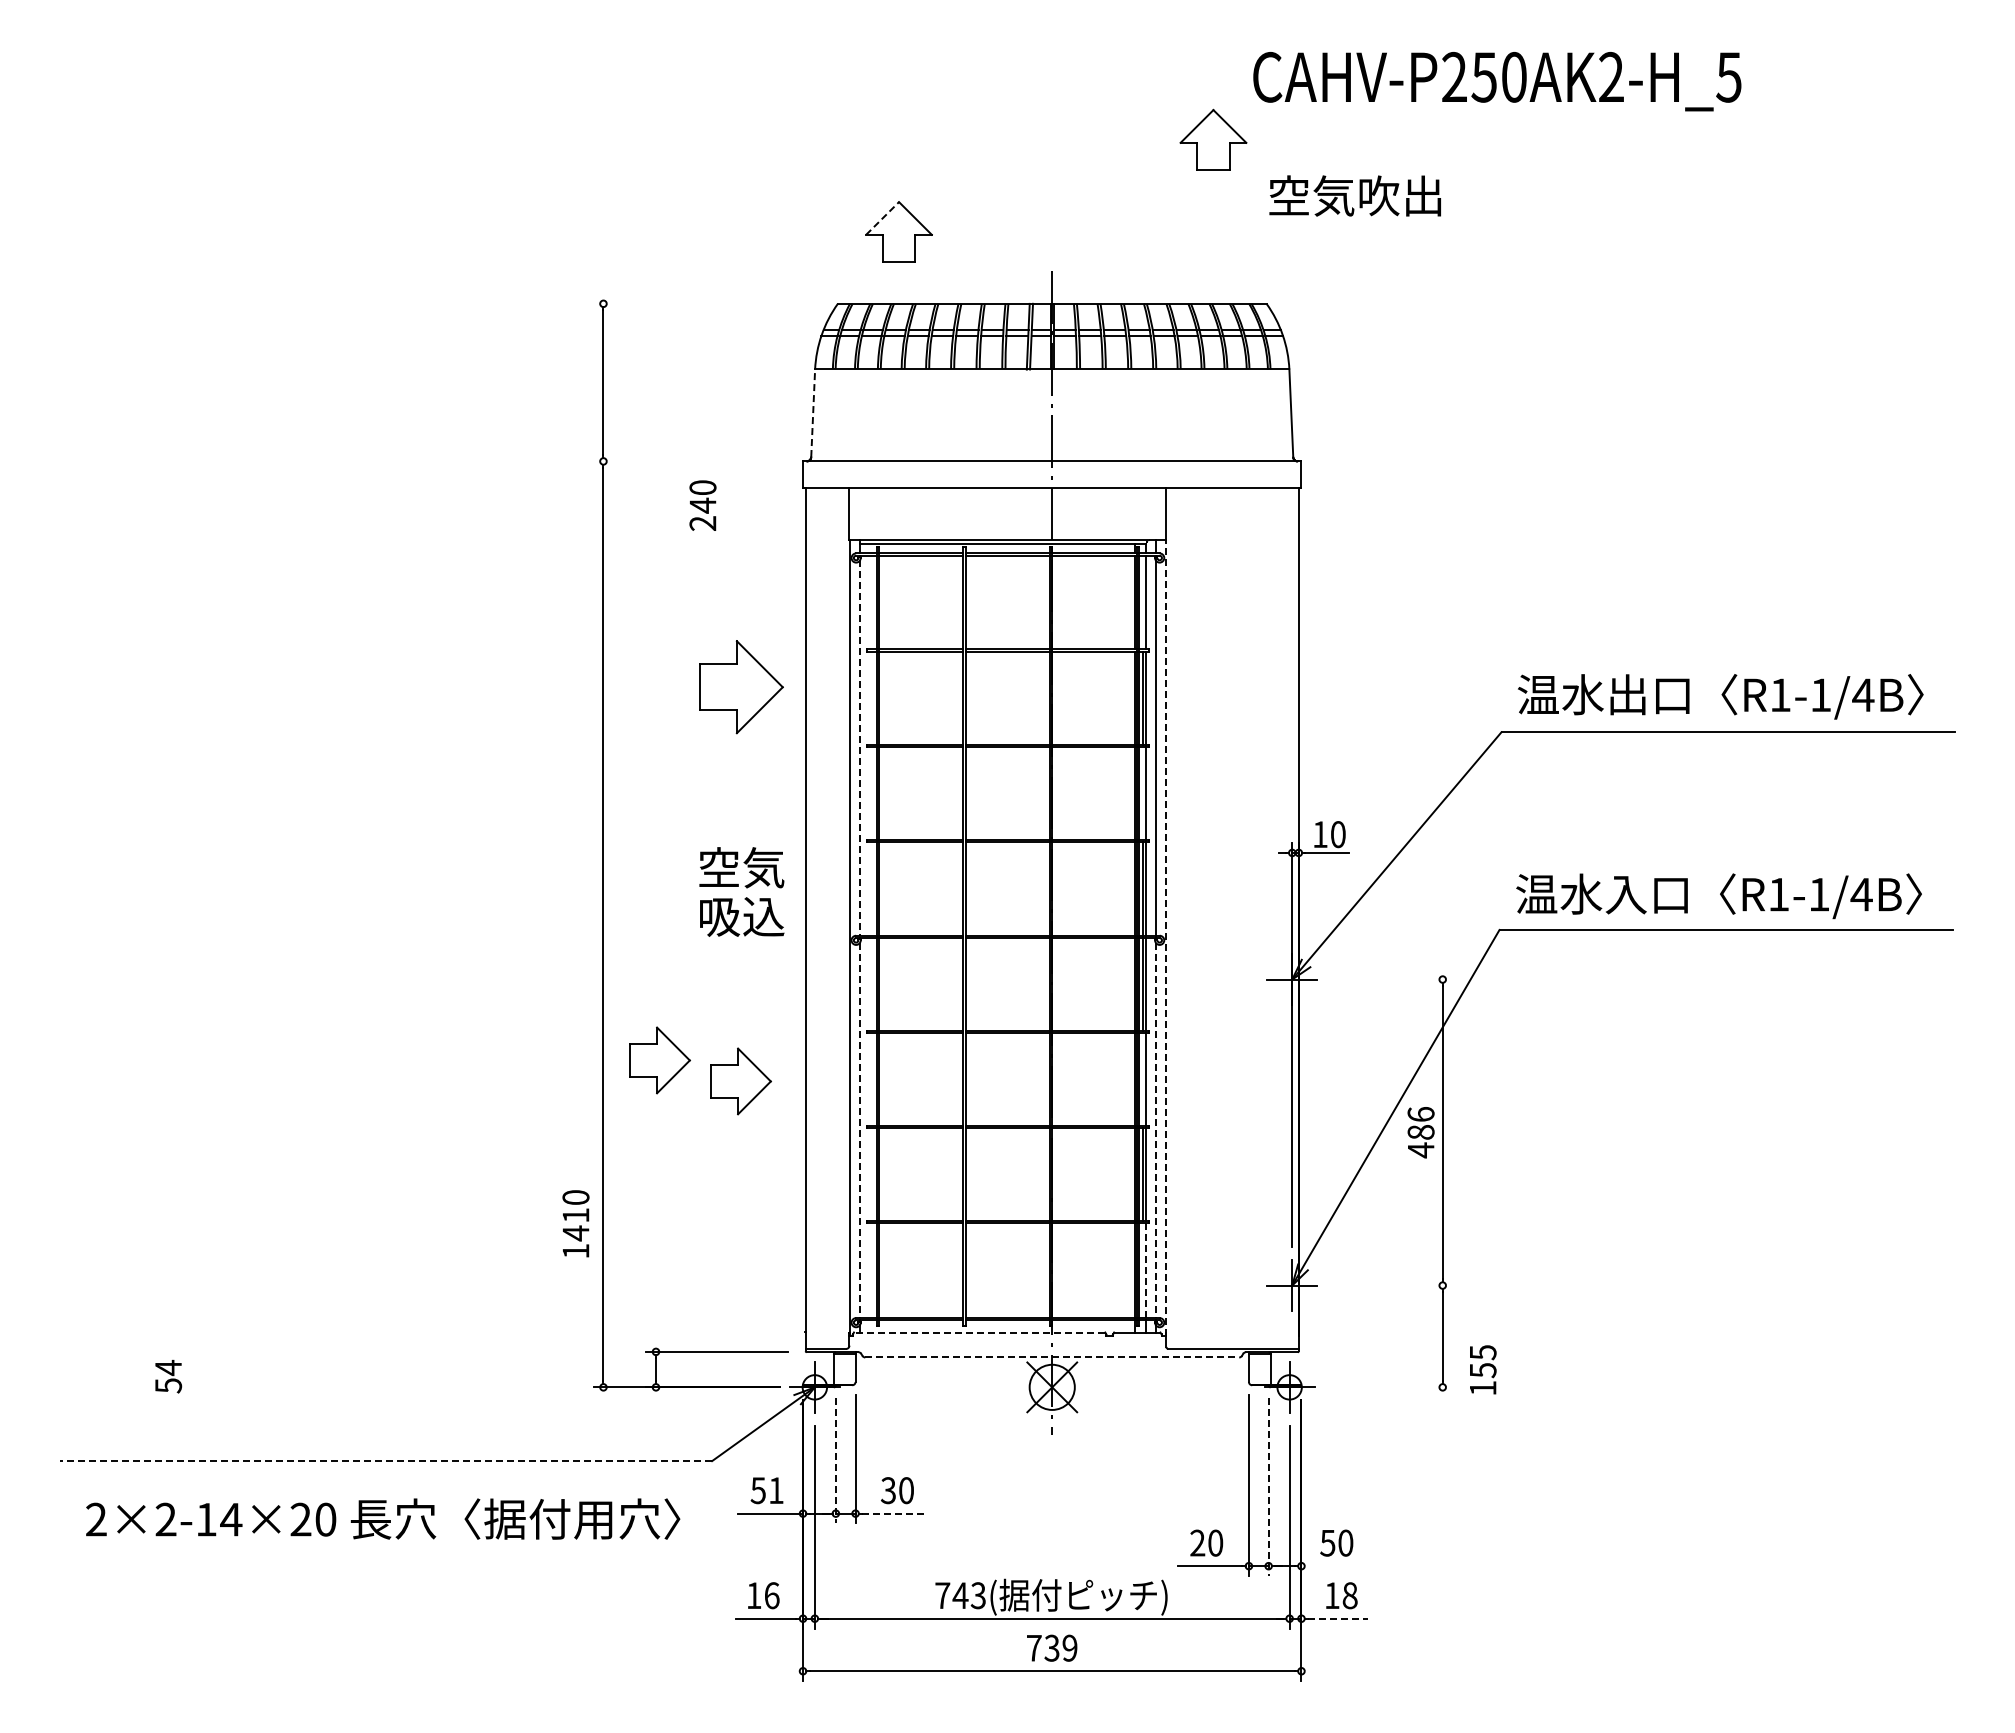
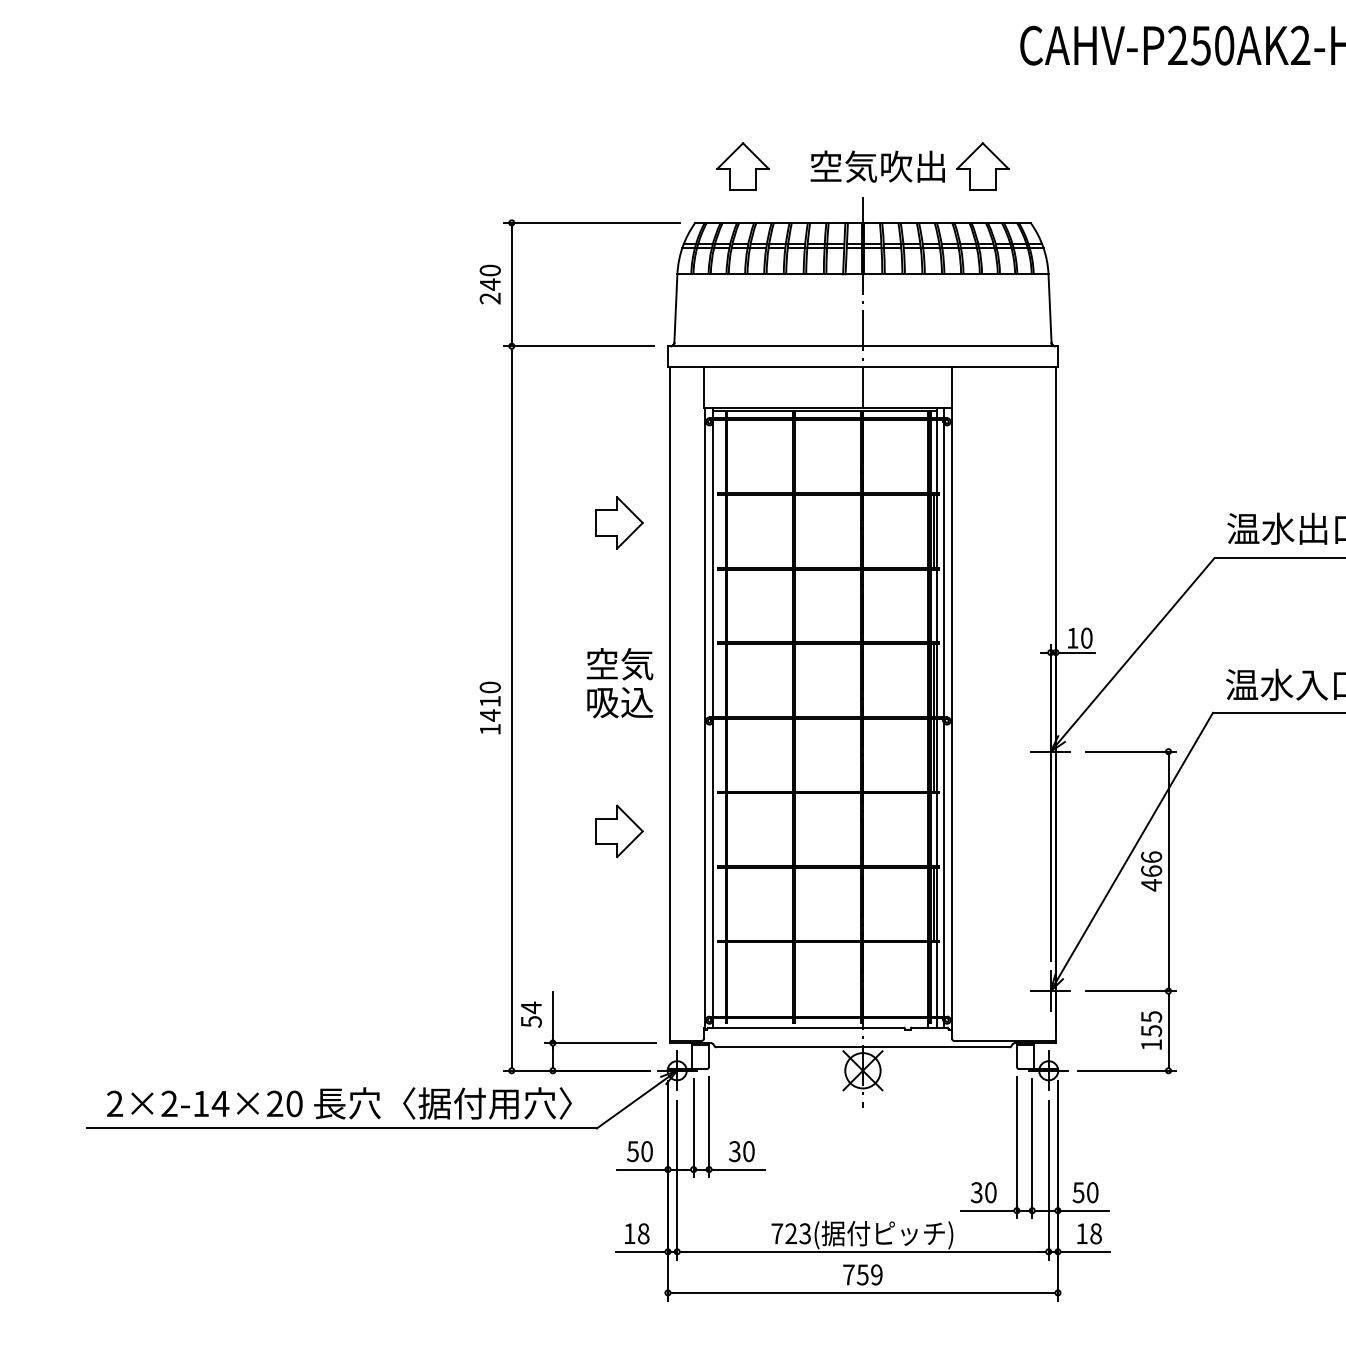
part: (1213, 139) -> (982, 166), moved
text: (1354, 195) -> (877, 166), moved
line: (882, 218) -> (730, 156), dashed -> solid
line: (705, 303) -> (591, 222), added
line: (813, 413) -> (676, 308), dashed -> solid
line: (689, 461) -> (579, 346), added
text: (702, 505) -> (489, 284), moved
part: (740, 687) -> (619, 523), size x0.71
line: (860, 748) -> (712, 570), dashed -> solid
line: (1165, 938) -> (951, 719), dashed -> solid
line: (1394, 979) -> (1130, 751), added
part: (659, 1060) -> (555, 815), removed
line: (860, 1130) -> (712, 869), dashed -> solid
line: (1155, 1130) -> (943, 869), dashed -> solid
text: (1420, 1131) -> (1151, 870), 486 -> 466
text: (575, 1223) -> (489, 707), moved
line: (1146, 1270) -> (936, 979), dashed -> solid
line: (1394, 1285) -> (1130, 991), added
line: (656, 1318) -> (553, 1016), added
line: (979, 1332) -> (806, 1027), dashed -> solid
line: (1052, 1357) -> (863, 1047), dashed -> solid
text: (1483, 1369) -> (1151, 1030), moved
text: (168, 1376) -> (531, 1014), moved
line: (1389, 1387) -> (1126, 1070), added
line: (835, 1460) -> (693, 1128), dashed -> solid
line: (386, 1461) -> (342, 1128), dashed -> solid
line: (1268, 1487) -> (1032, 1149), dashed -> solid
text: (776, 1490) -> (647, 1151), 51 -> 50
line: (894, 1513) -> (739, 1169), dashed -> solid
text: (383, 1518) -> (339, 1102), moved
text: (1197, 1543) -> (976, 1192), 20 -> 30
line: (1333, 1566) -> (1083, 1210), added
text: (771, 1595) -> (643, 1233), 16 -> 18
text: (960, 1595) -> (791, 1233), 743( -> 723(
line: (1338, 1618) -> (1086, 1251), dashed -> solid
text: (1052, 1647) -> (863, 1274), 739 -> 759

